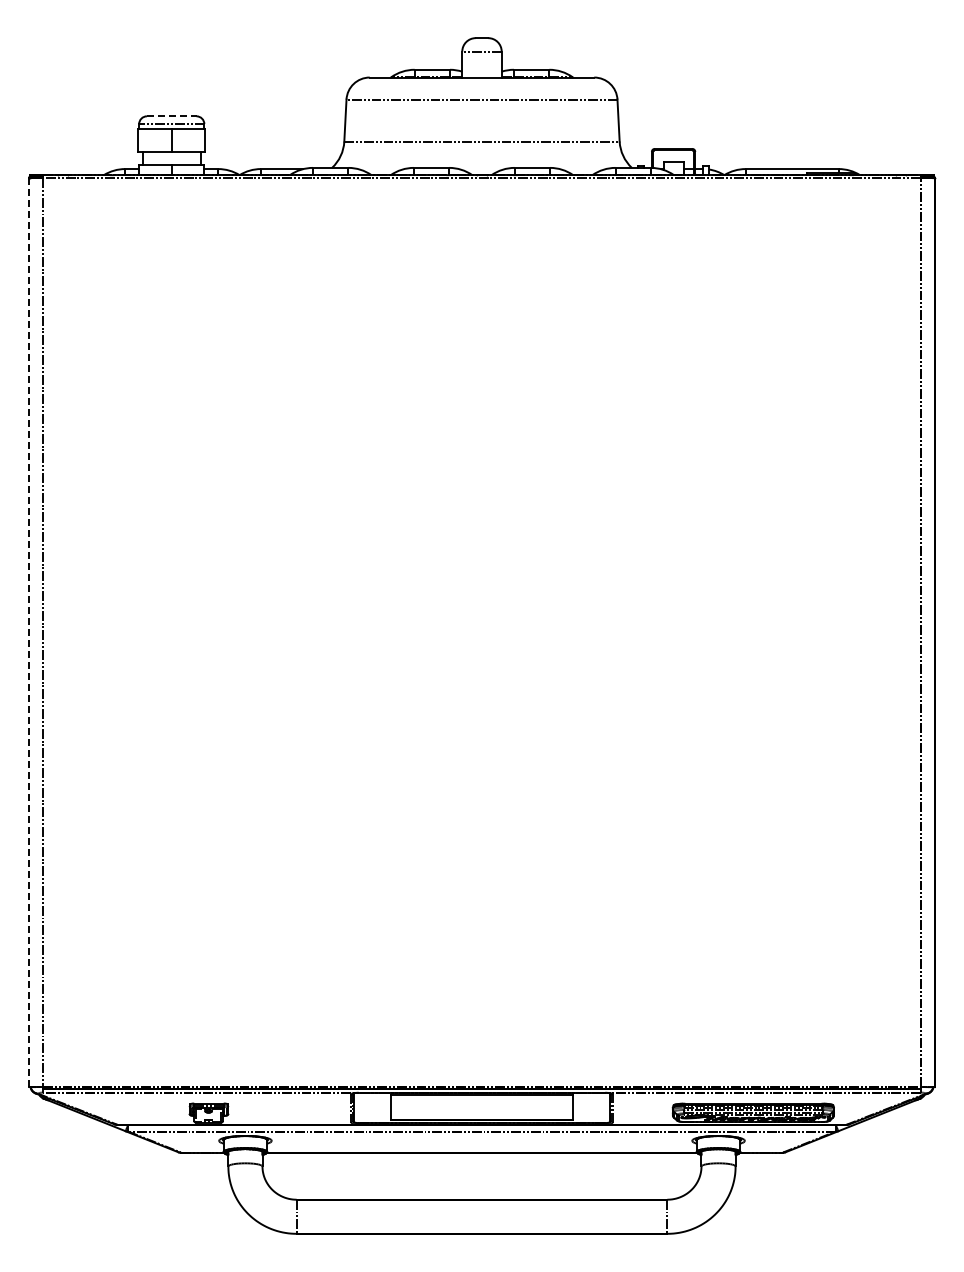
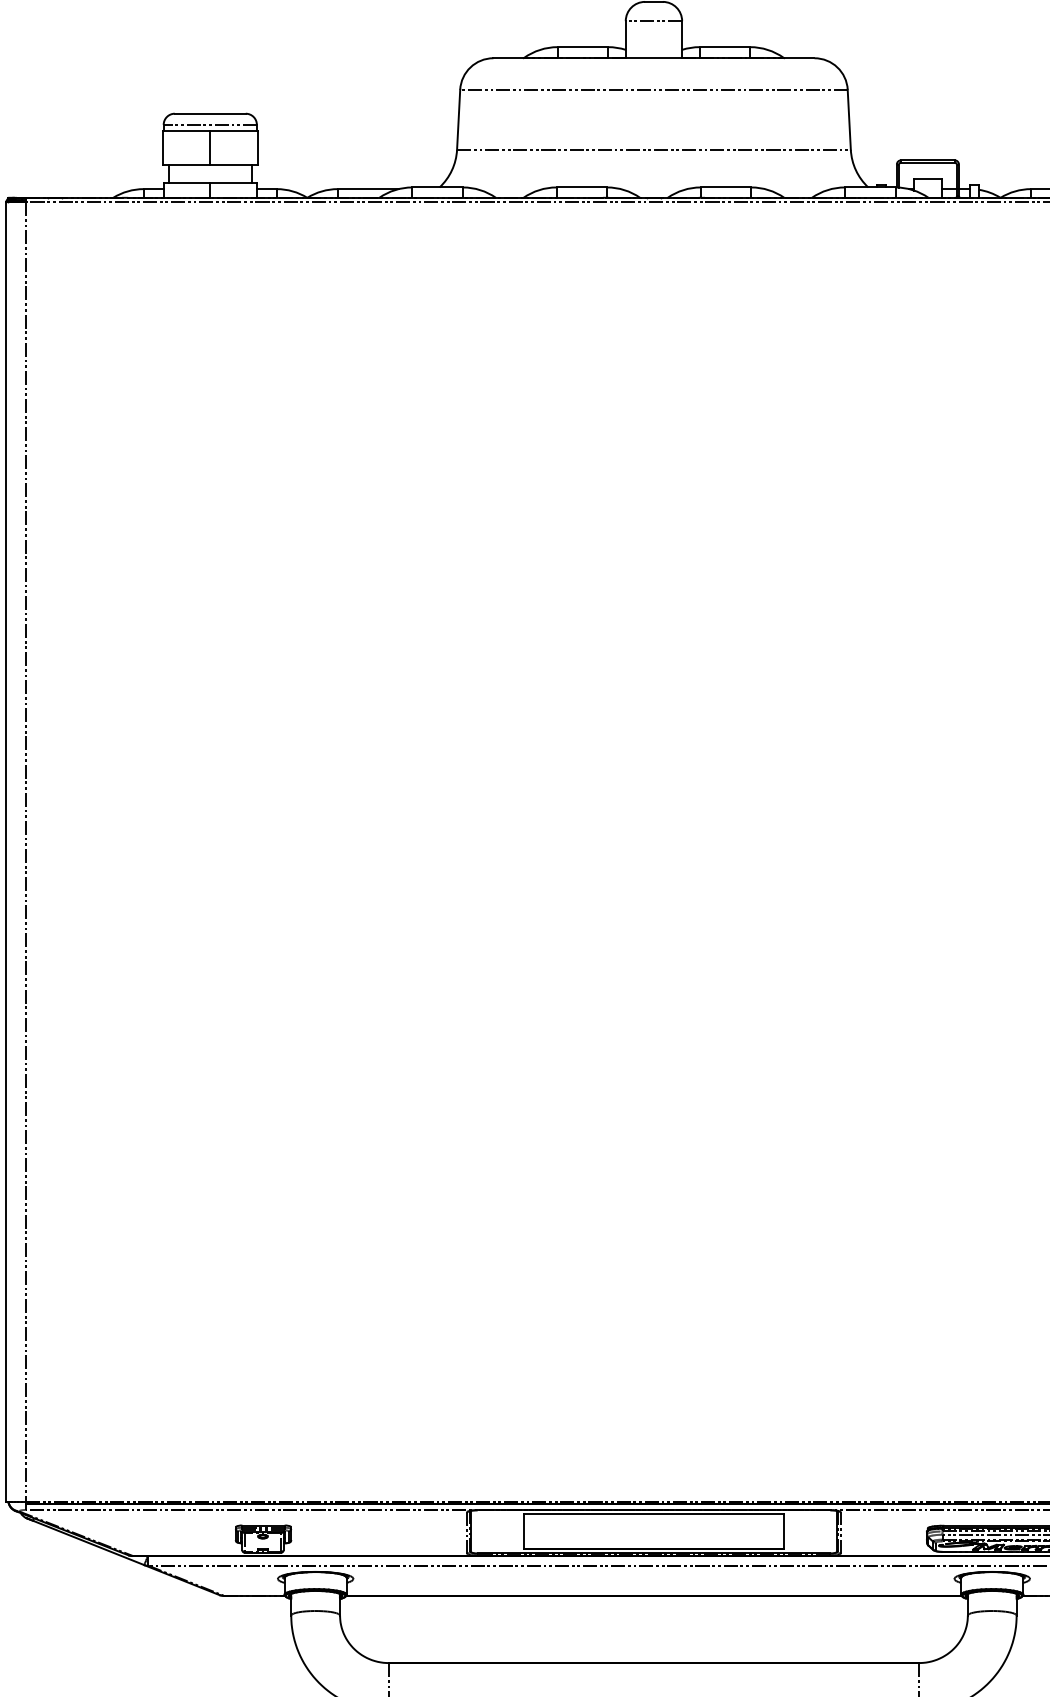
line: (171, 116) -> (209, 113), dashed -> solid
line: (29, 632) -> (6, 851), dashed -> solid

